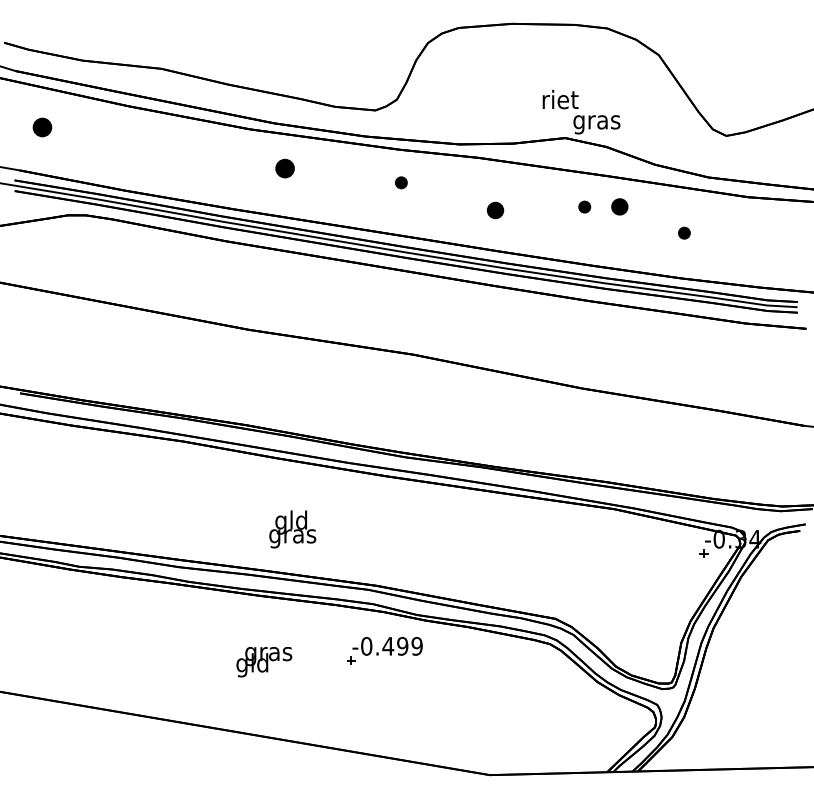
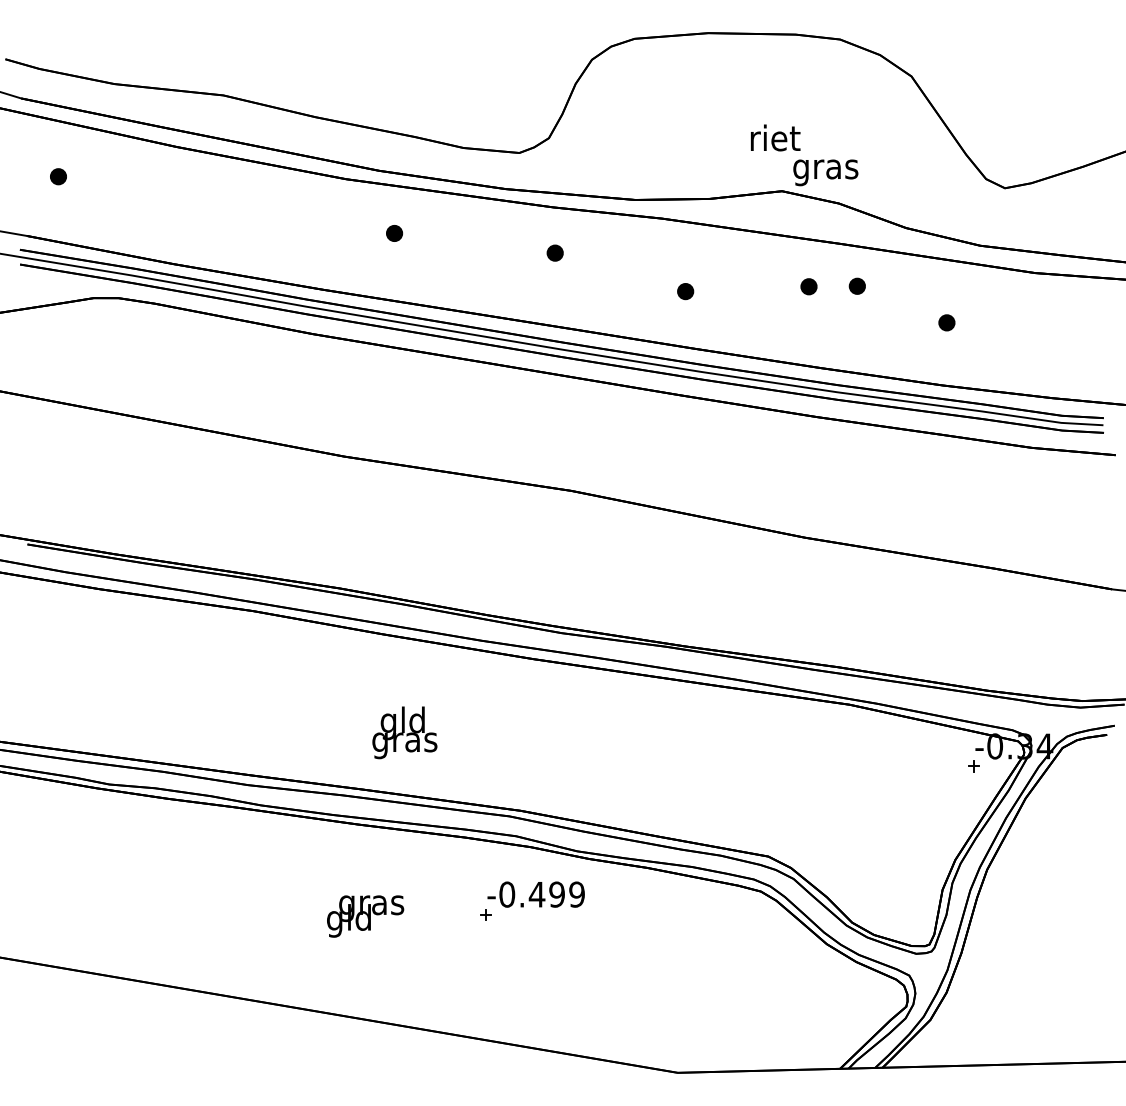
part: (42, 127) -> (58, 176), size x0.62
part: (285, 168) -> (394, 233), size x0.62
part: (619, 206) -> (856, 285), size x0.71
part: (495, 210) -> (685, 291), size x0.71

